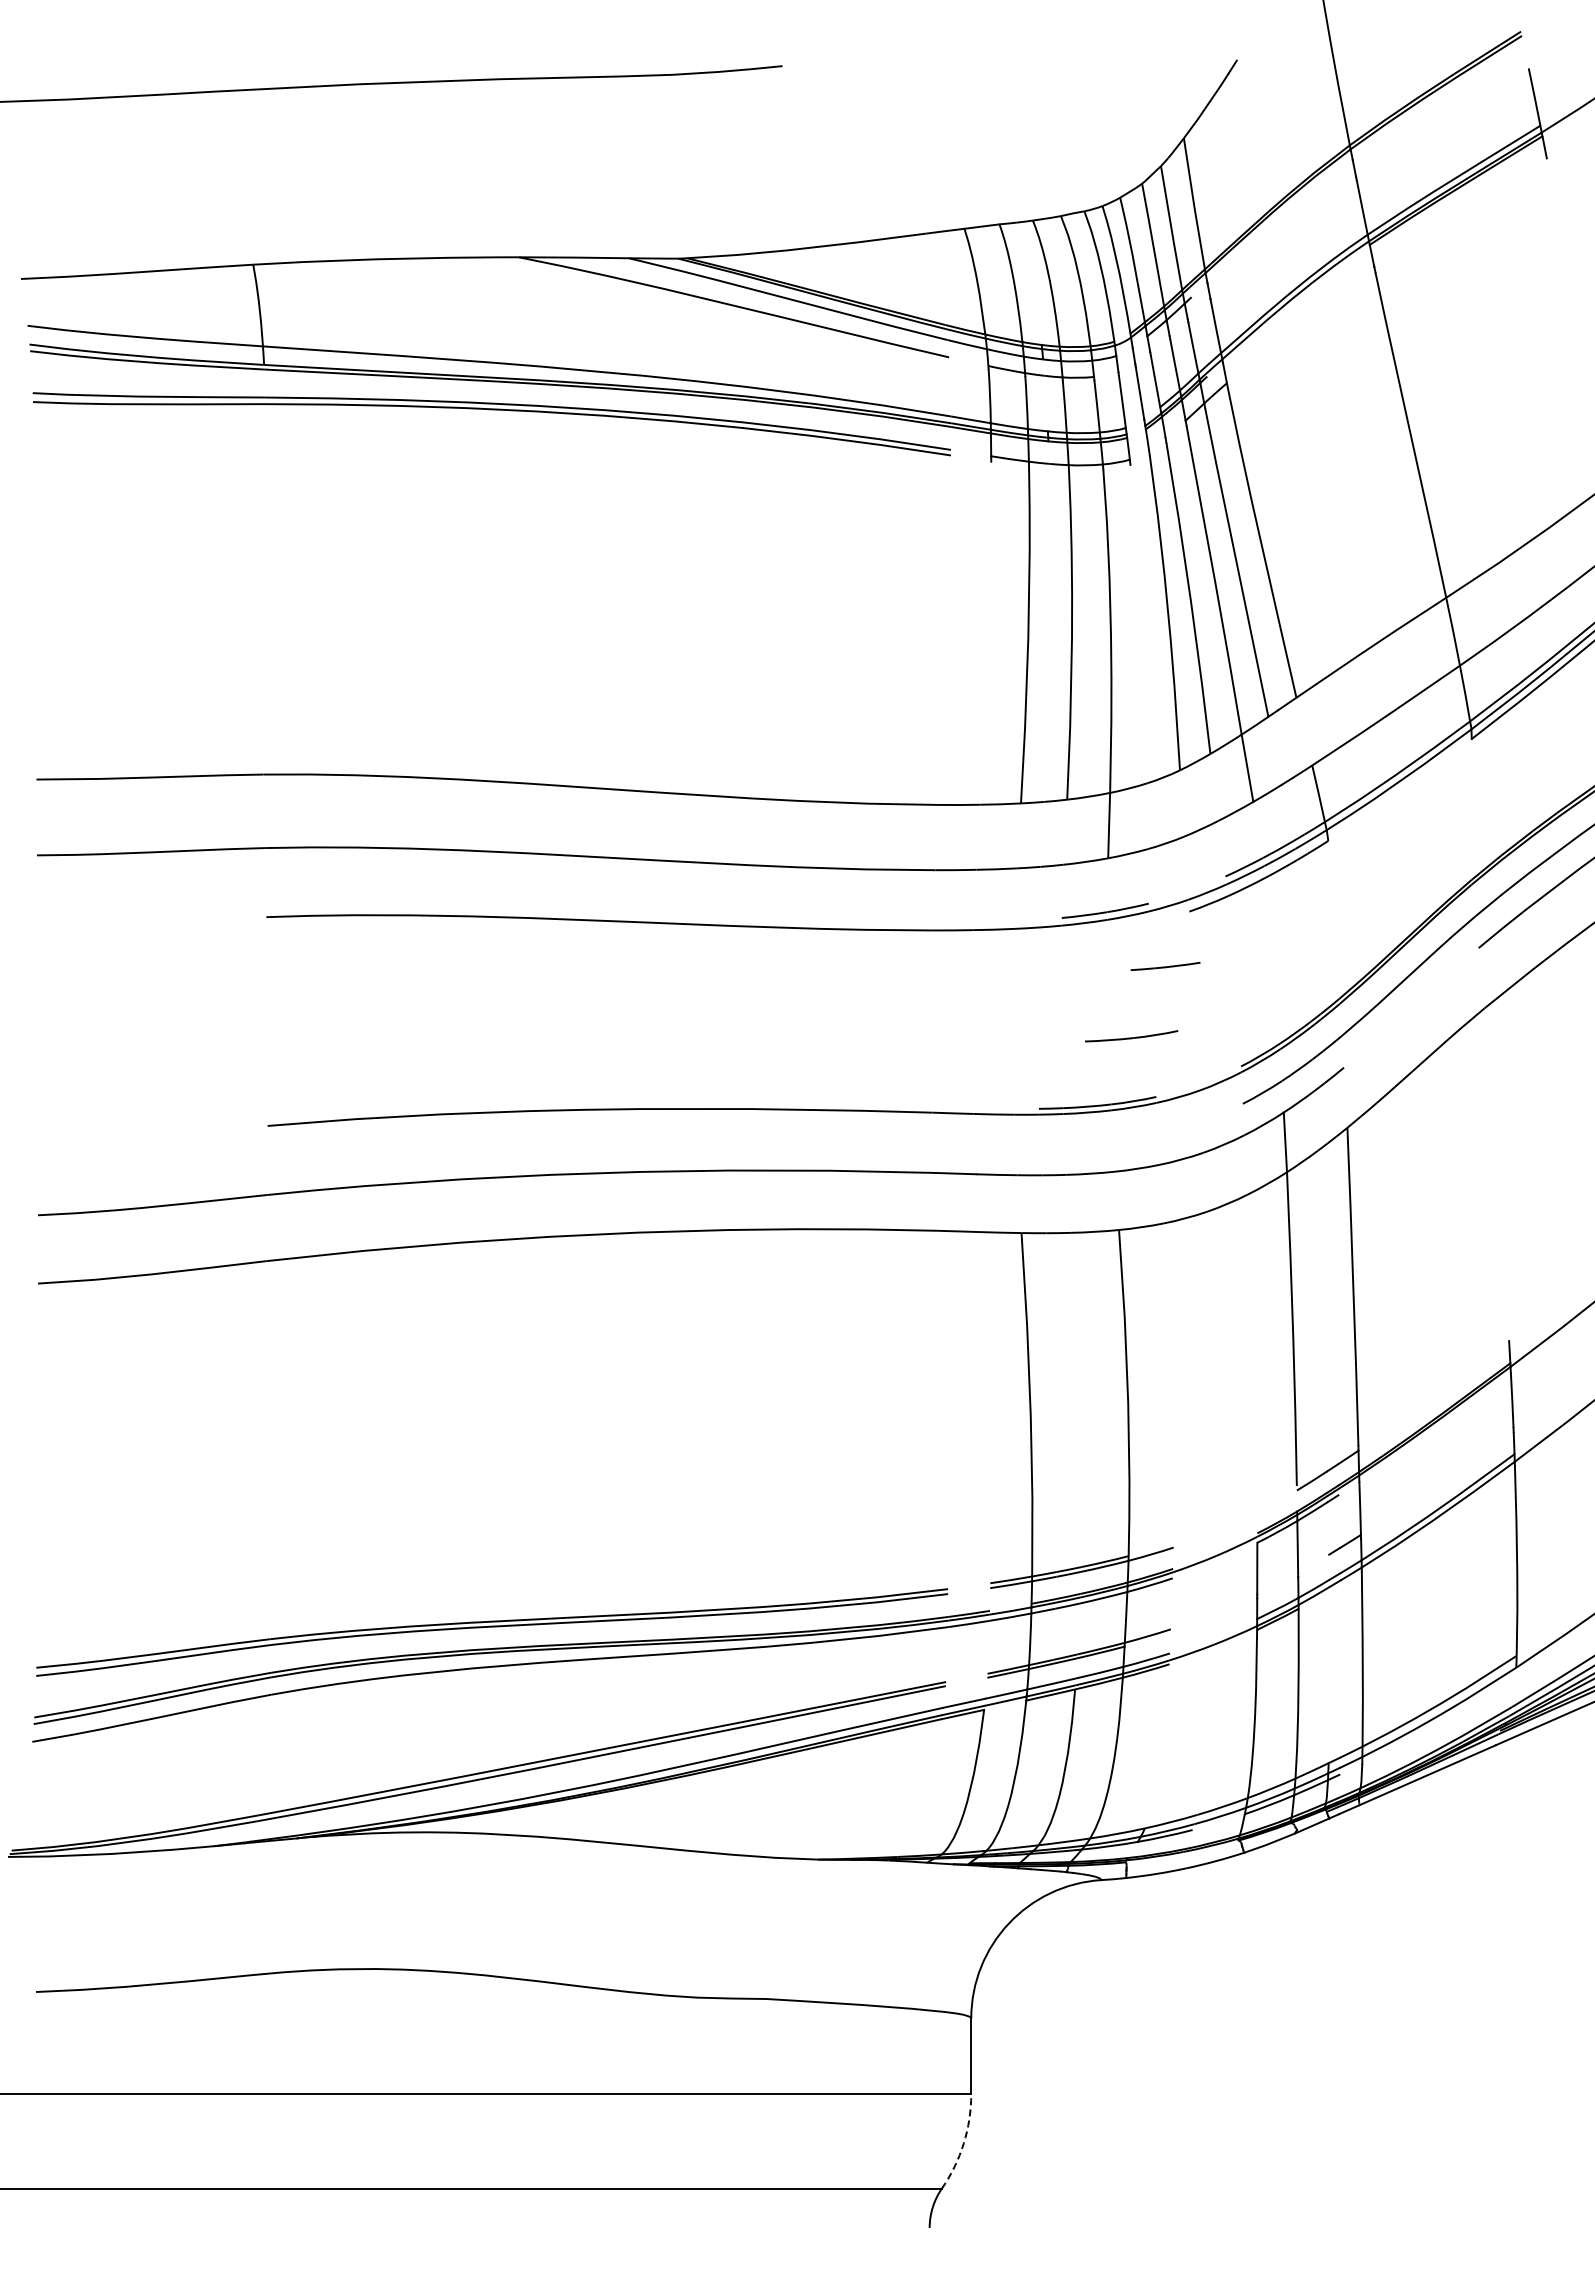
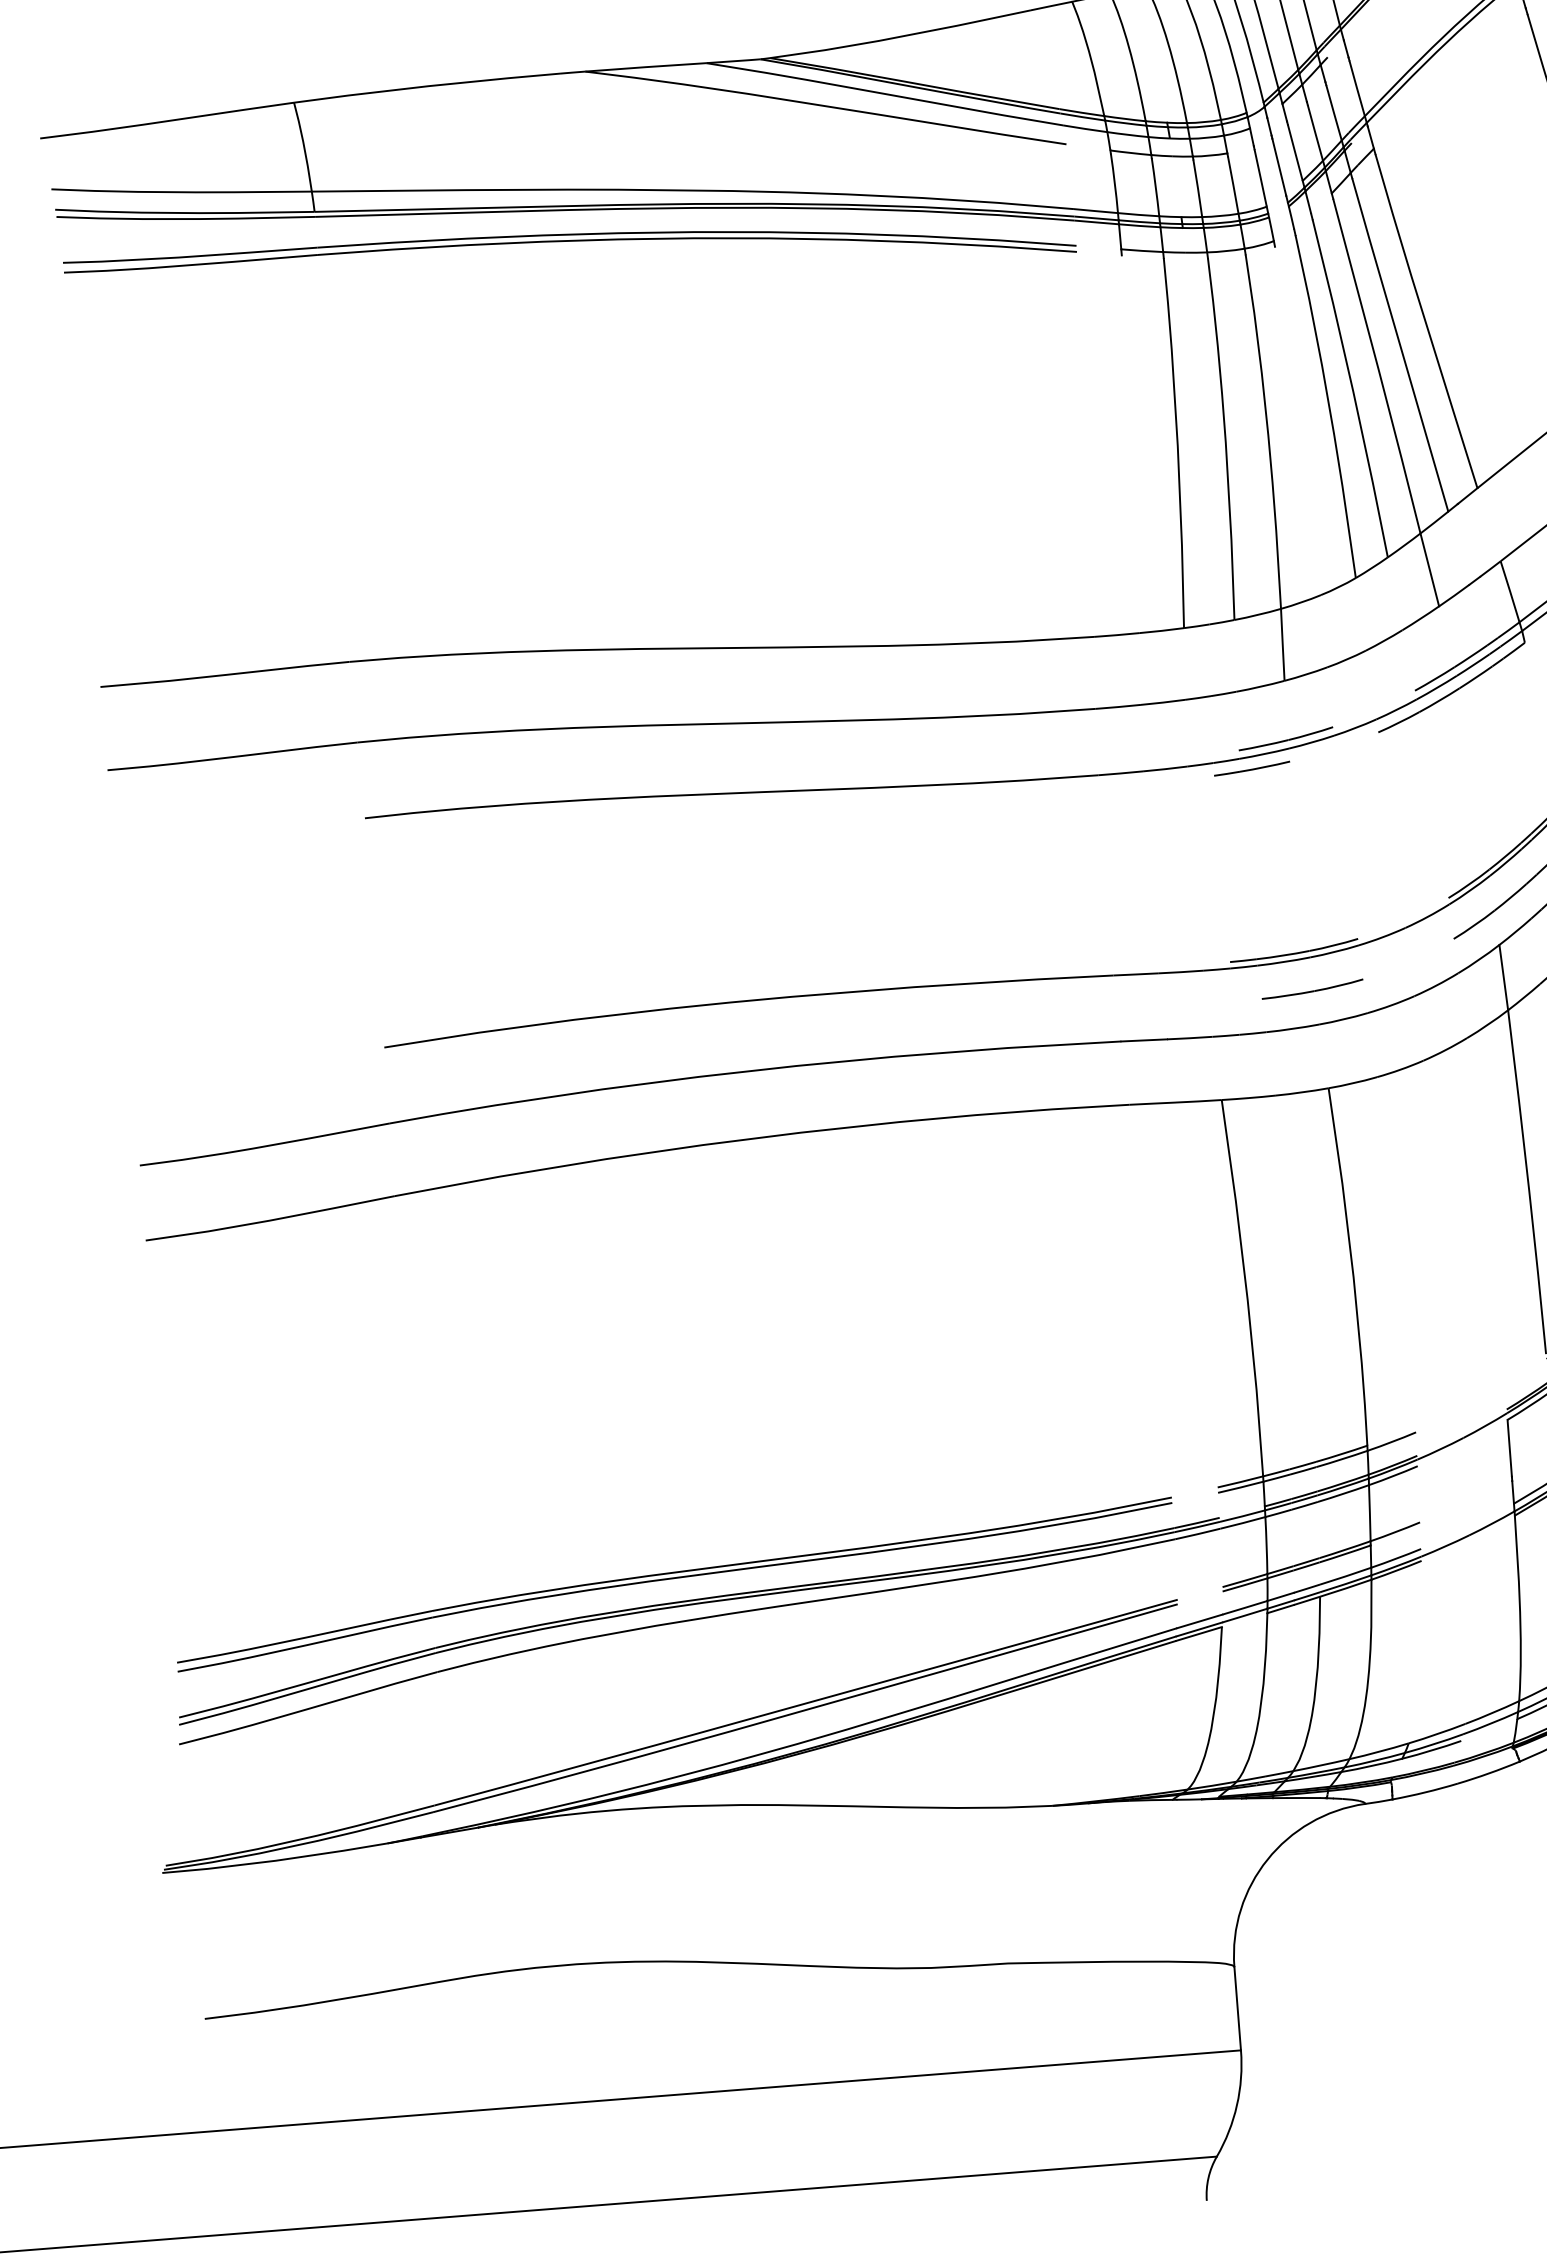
part: (1165, 965) -> (1251, 767), moved
part: (1131, 1036) -> (1312, 989), moved
arc: (963, 2143) -> (1236, 2105), dashed -> solid

